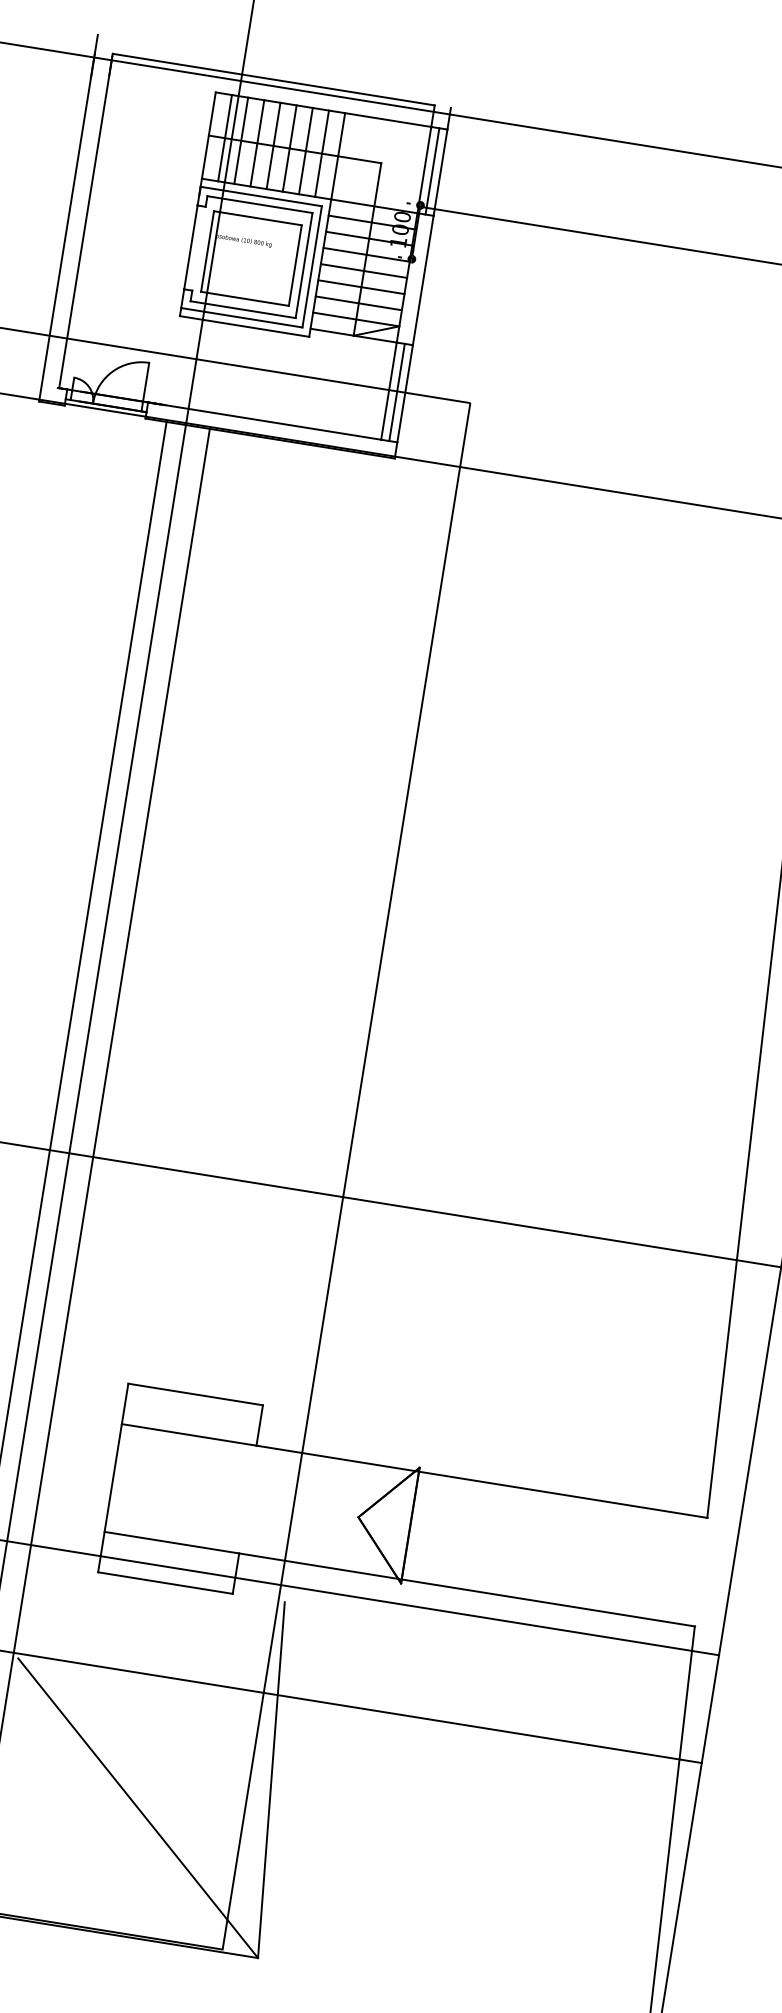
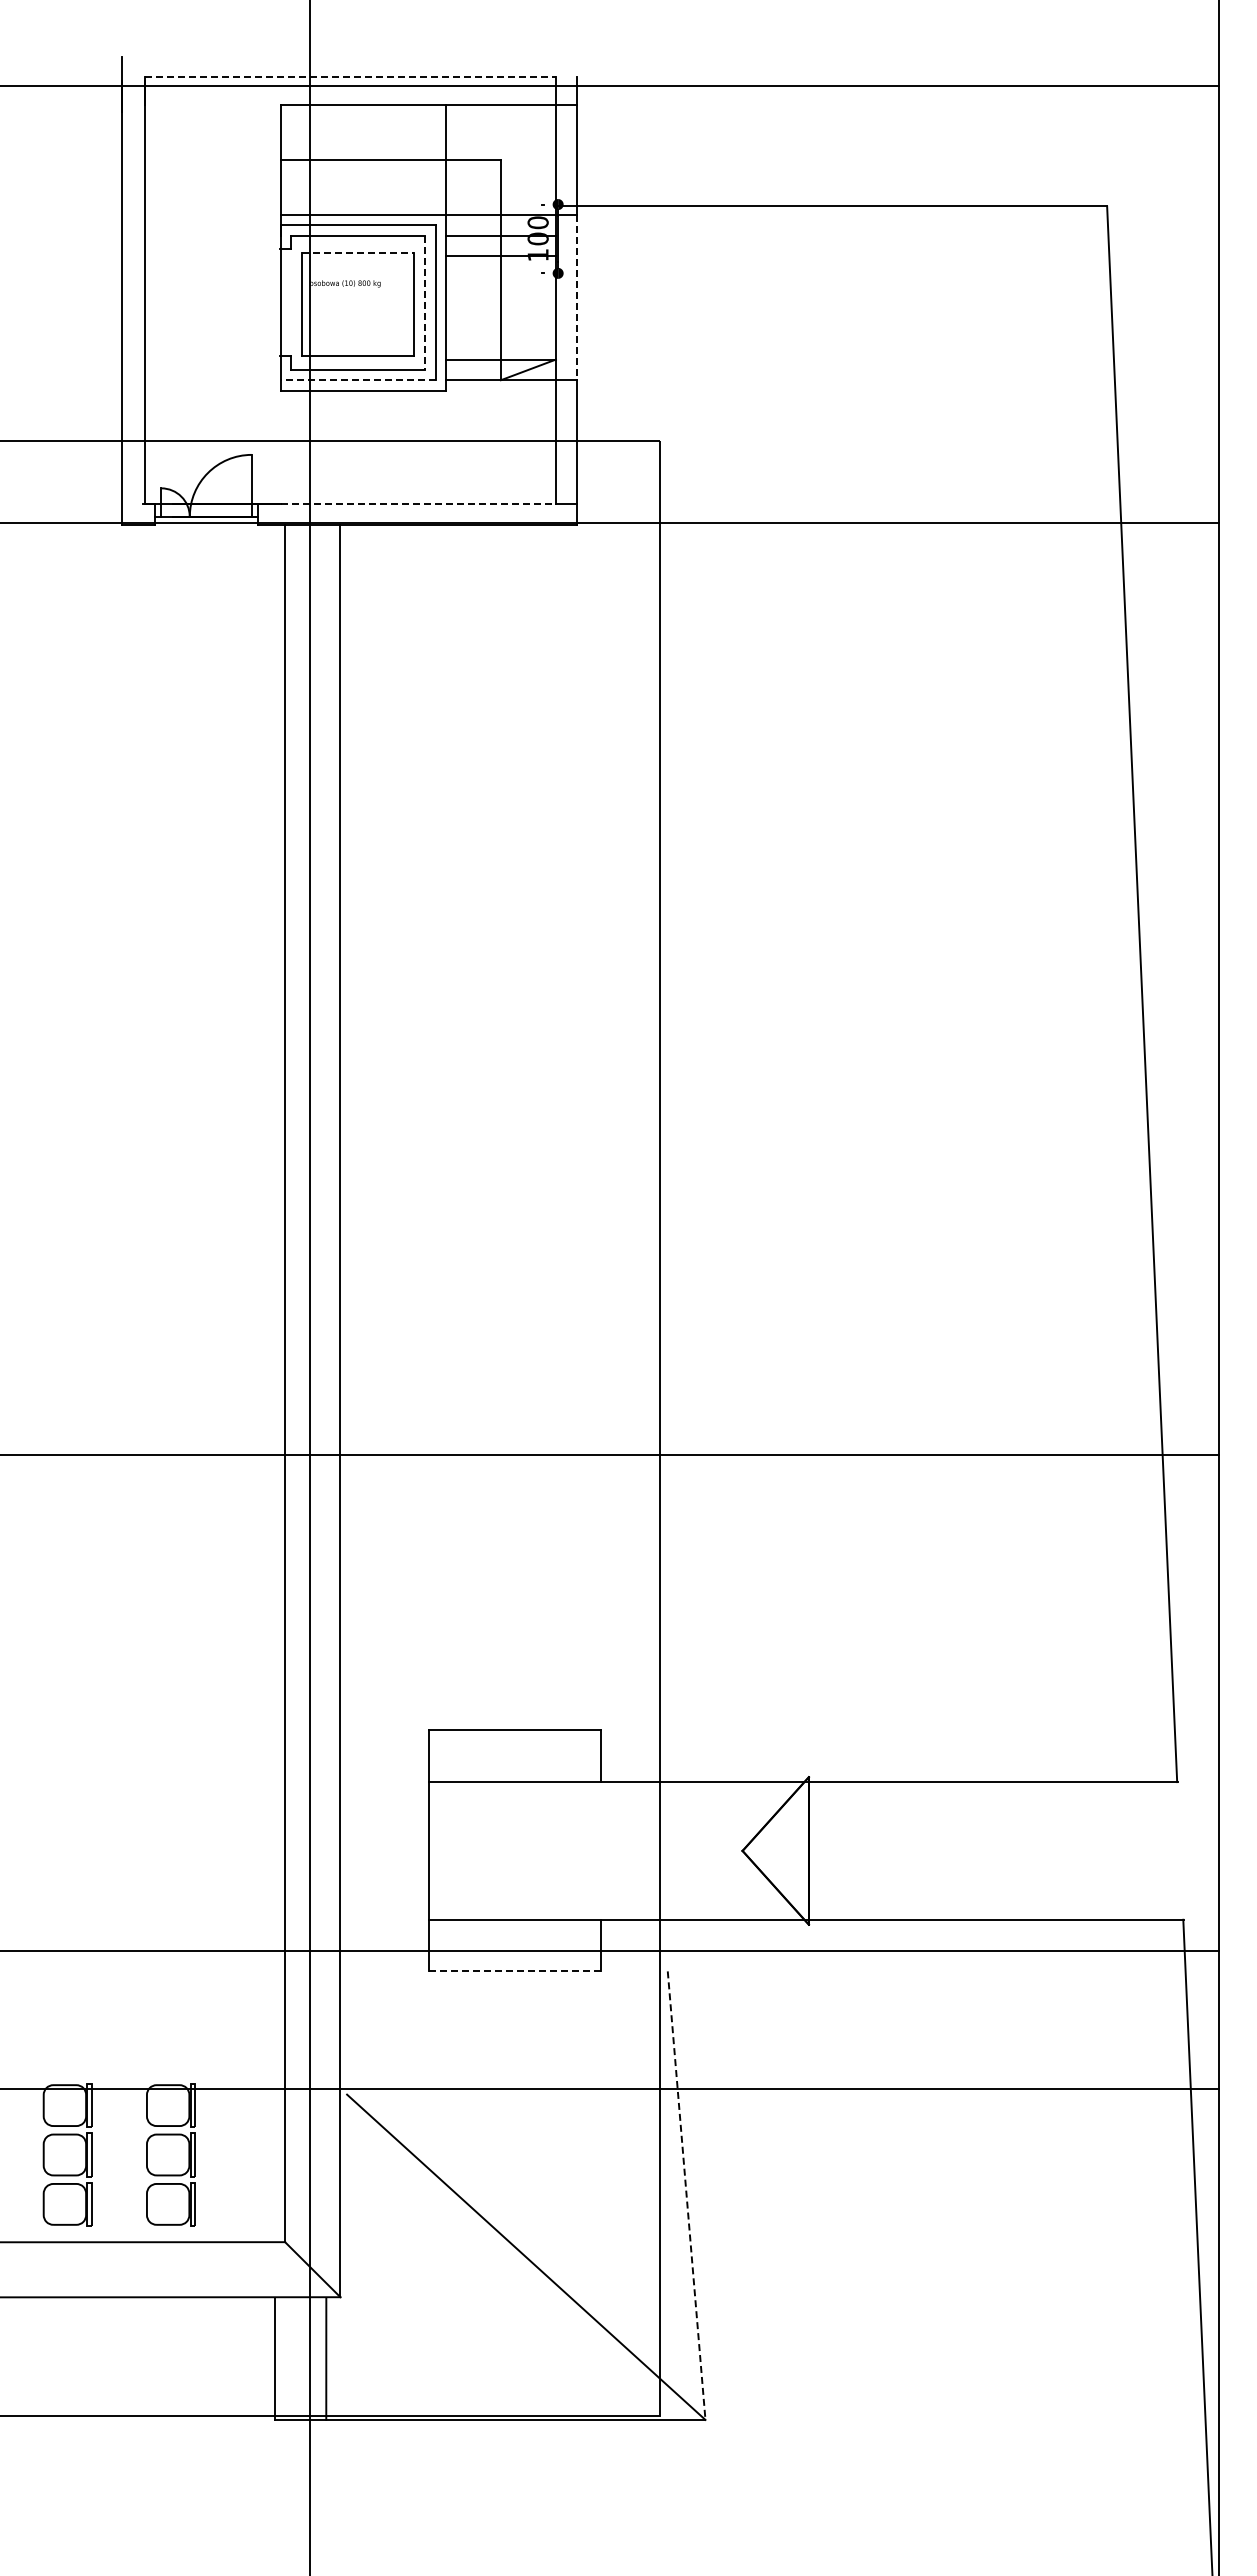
line: (273, 79) -> (350, 77), solid -> dashed
line: (225, 137) -> (301, 159), removed
line: (241, 140) -> (322, 159), removed
line: (257, 143) -> (342, 159), removed
line: (273, 145) -> (363, 159), removed
line: (289, 148) -> (383, 159), removed
line: (305, 150) -> (404, 159), removed
line: (322, 153) -> (425, 159), removed
line: (432, 171) -> (566, 159), removed
line: (258, 218) -> (358, 253), solid -> dashed
line: (366, 254) -> (500, 276), removed
line: (304, 266) -> (425, 303), solid -> dashed
line: (363, 270) -> (500, 297), removed
line: (423, 280) -> (576, 297), solid -> dashed
line: (361, 287) -> (500, 318), removed
line: (358, 302) -> (500, 338), removed
line: (241, 317) -> (357, 380), solid -> dashed
line: (397, 392) -> (566, 442), removed
line: (273, 422) -> (418, 504), solid -> dashed
line: (165, 1583) -> (515, 1971), solid -> dashed
line: (271, 1780) -> (686, 2196), solid -> dashed

